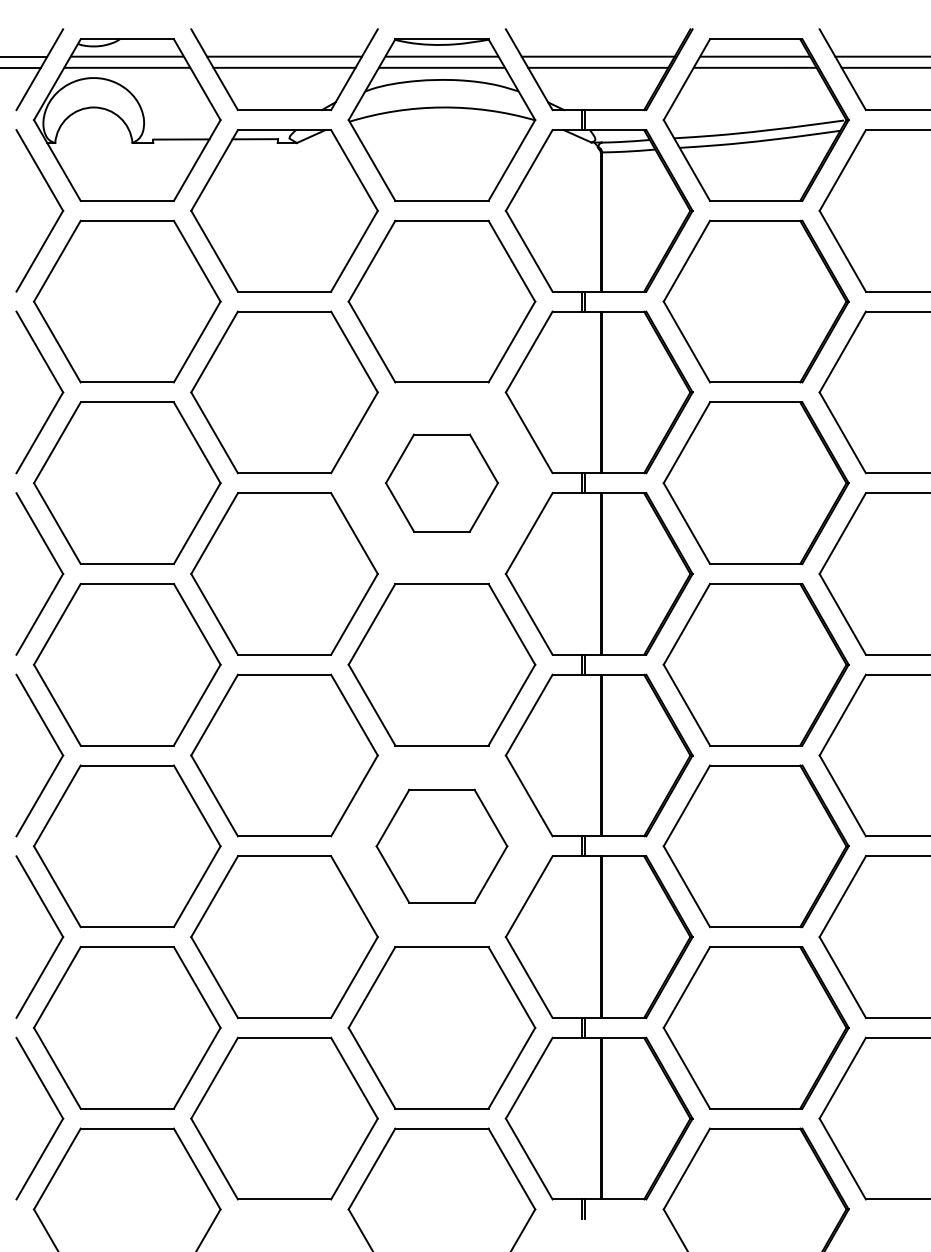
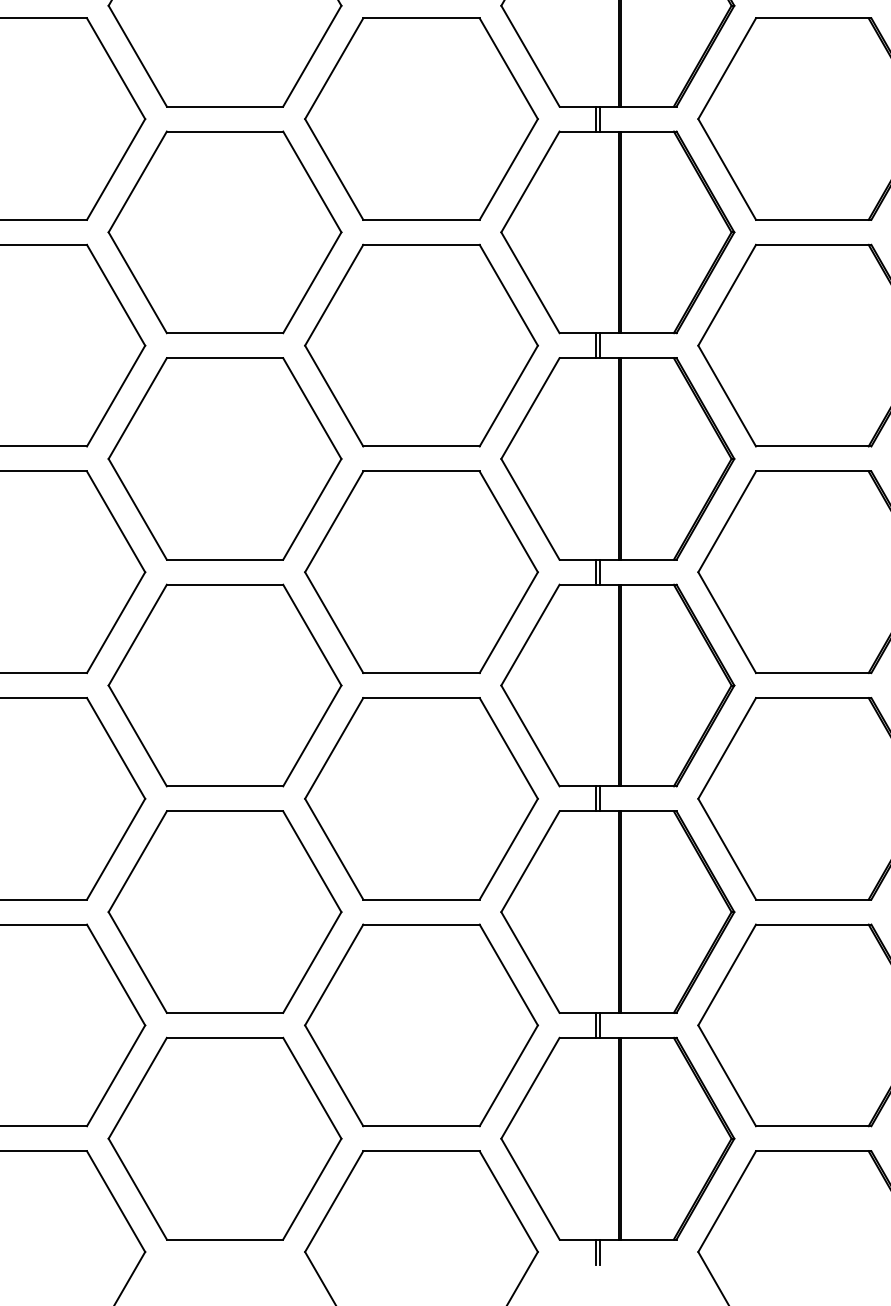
part: (441, 482) -> (420, 344), size x1.67
part: (441, 846) -> (420, 799), size x1.43

